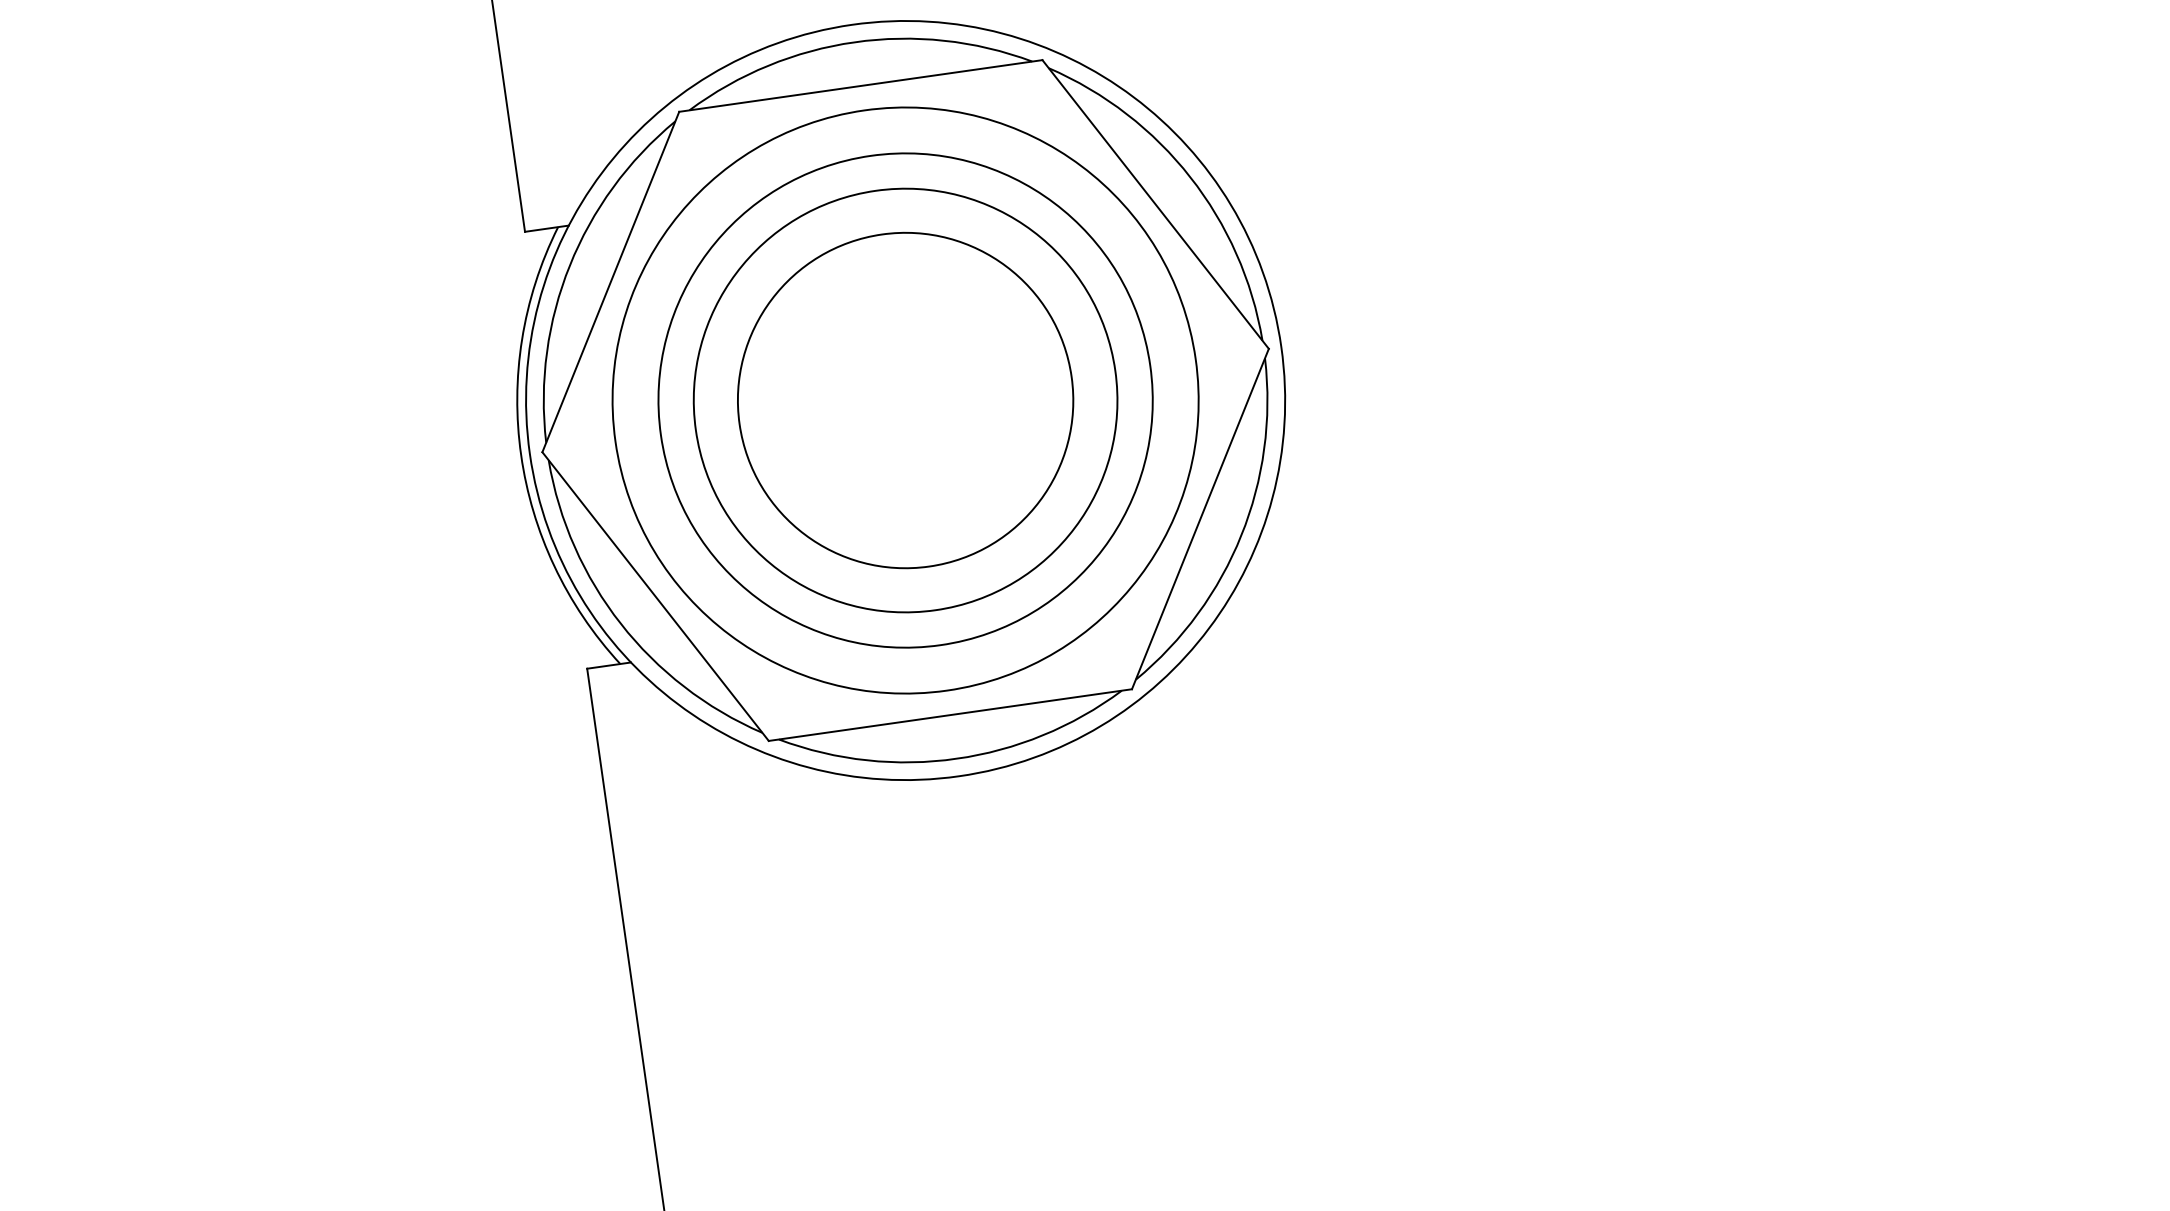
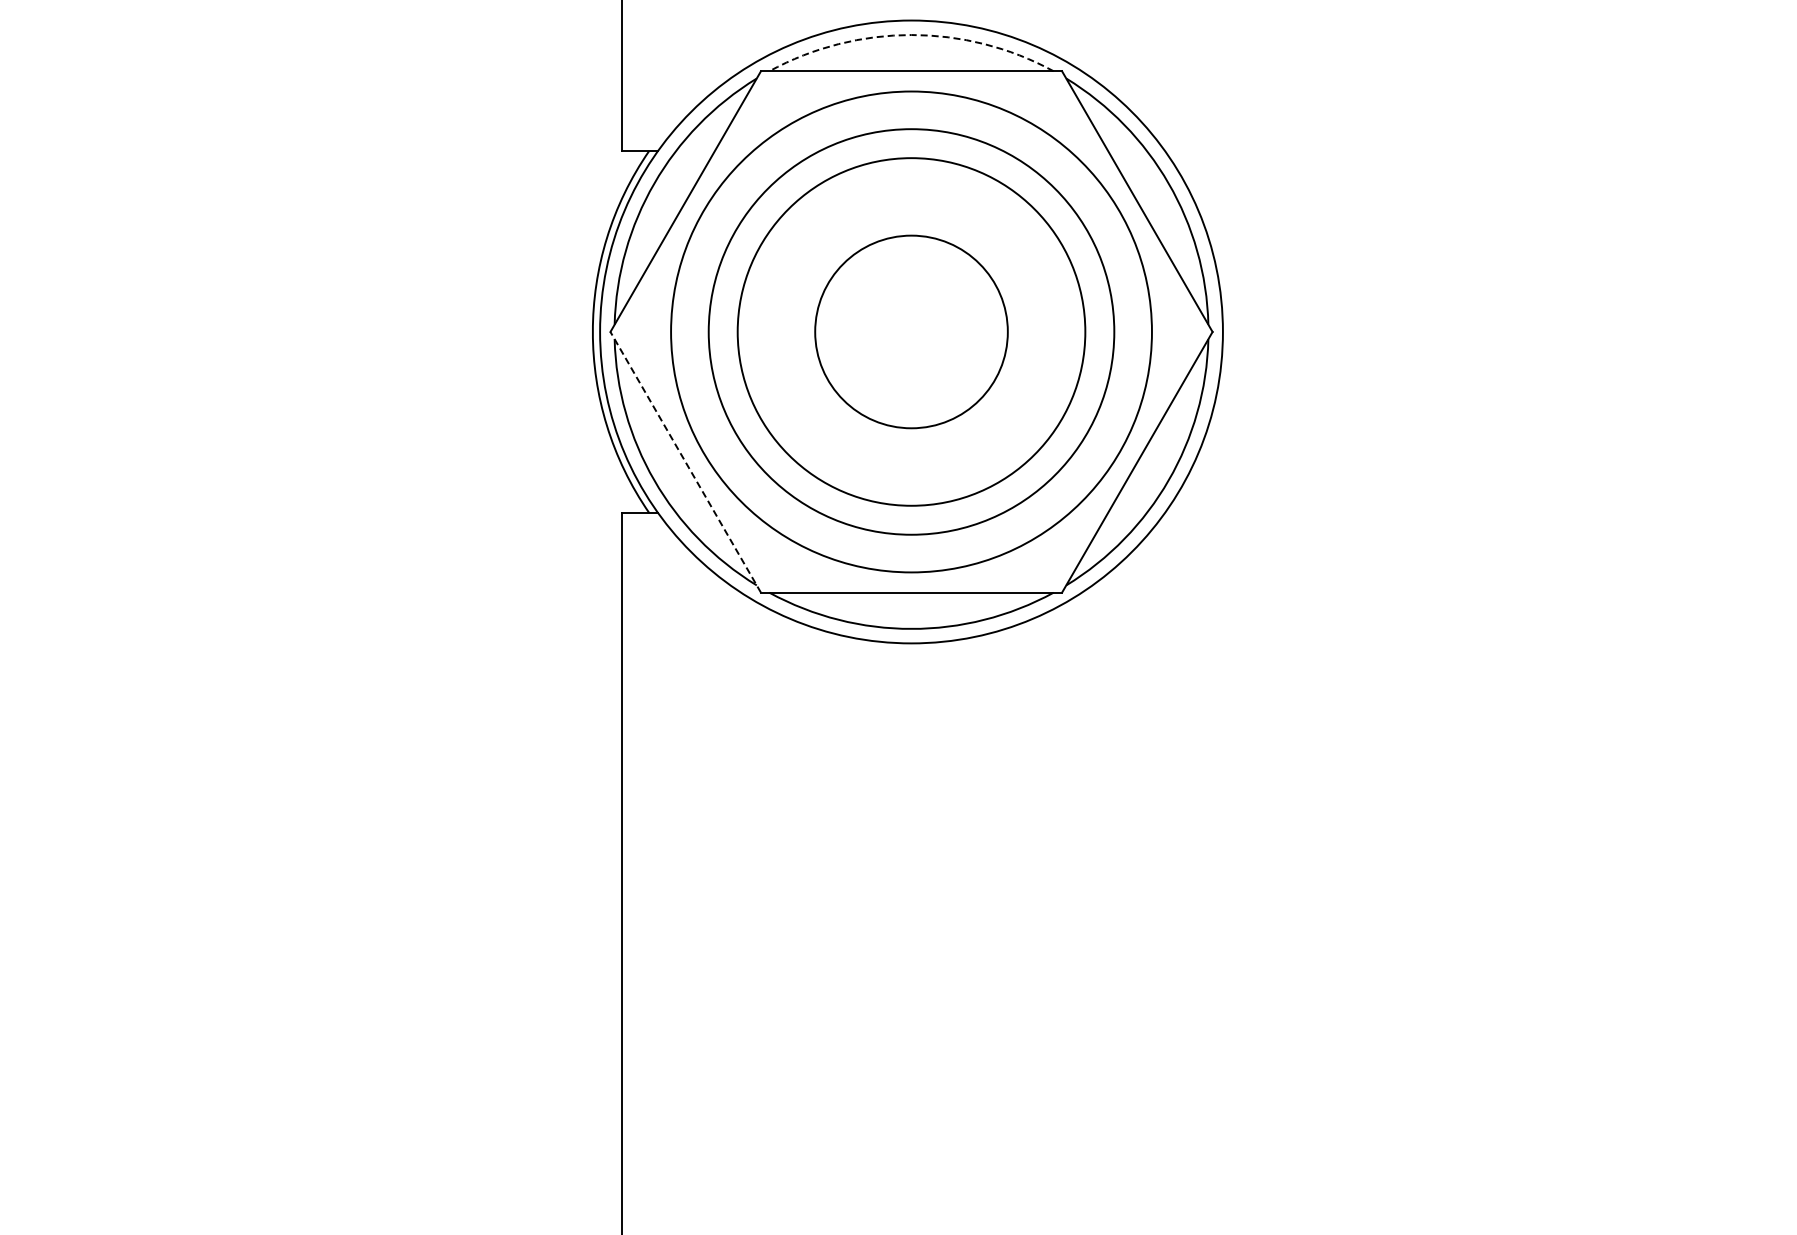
arc: (854, 42) -> (911, 35), solid -> dashed
circle: (905, 399) -> (911, 331), size x0.7
line: (655, 596) -> (685, 462), solid -> dashed

